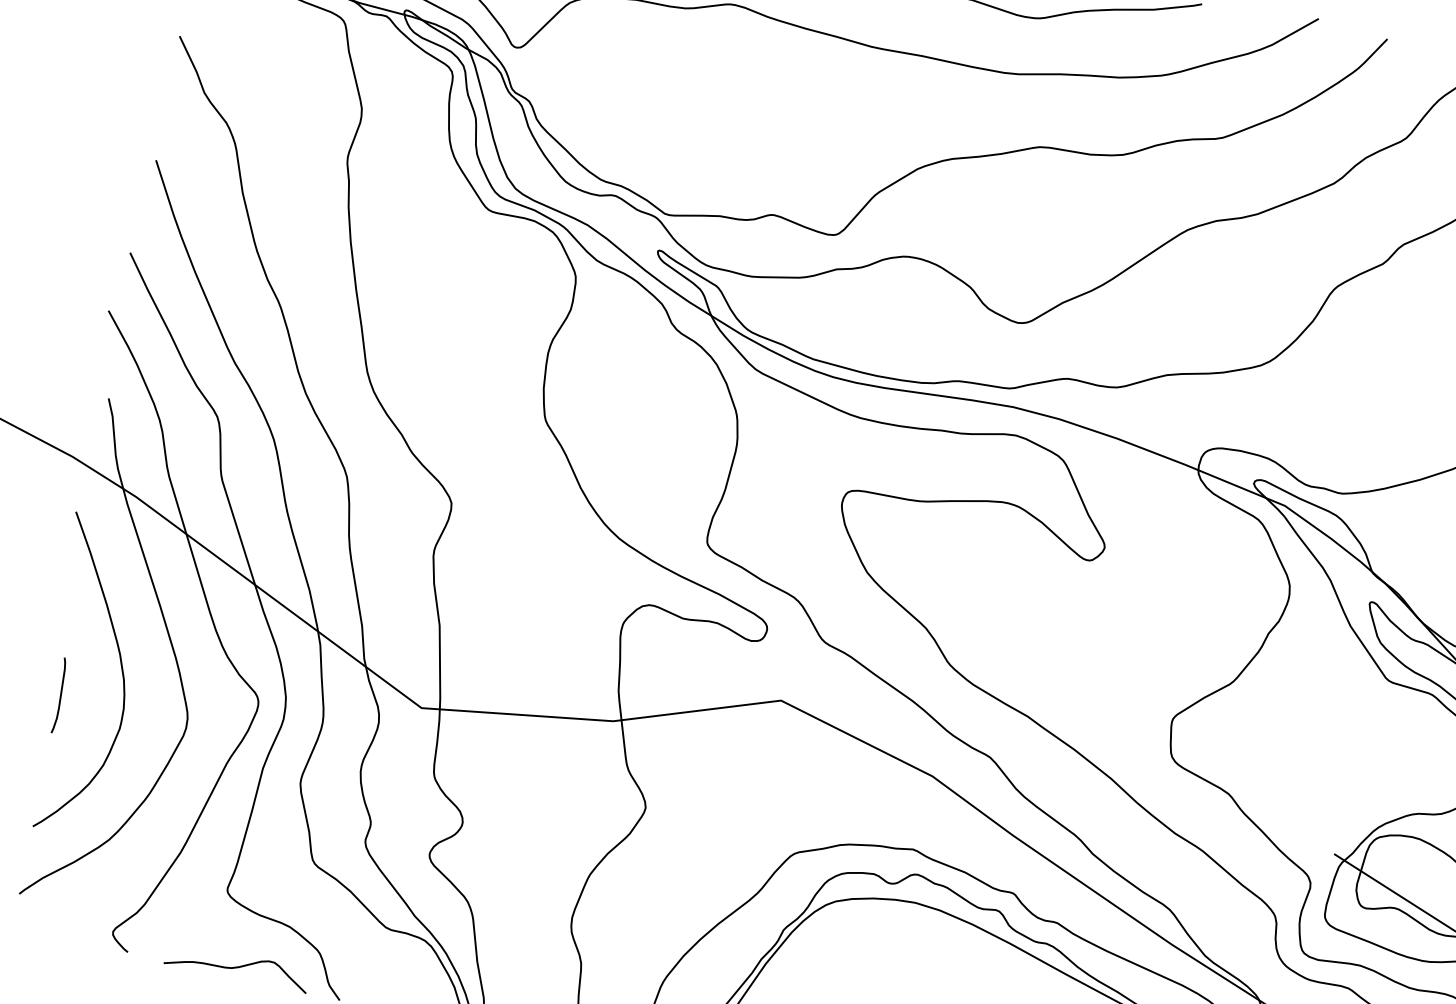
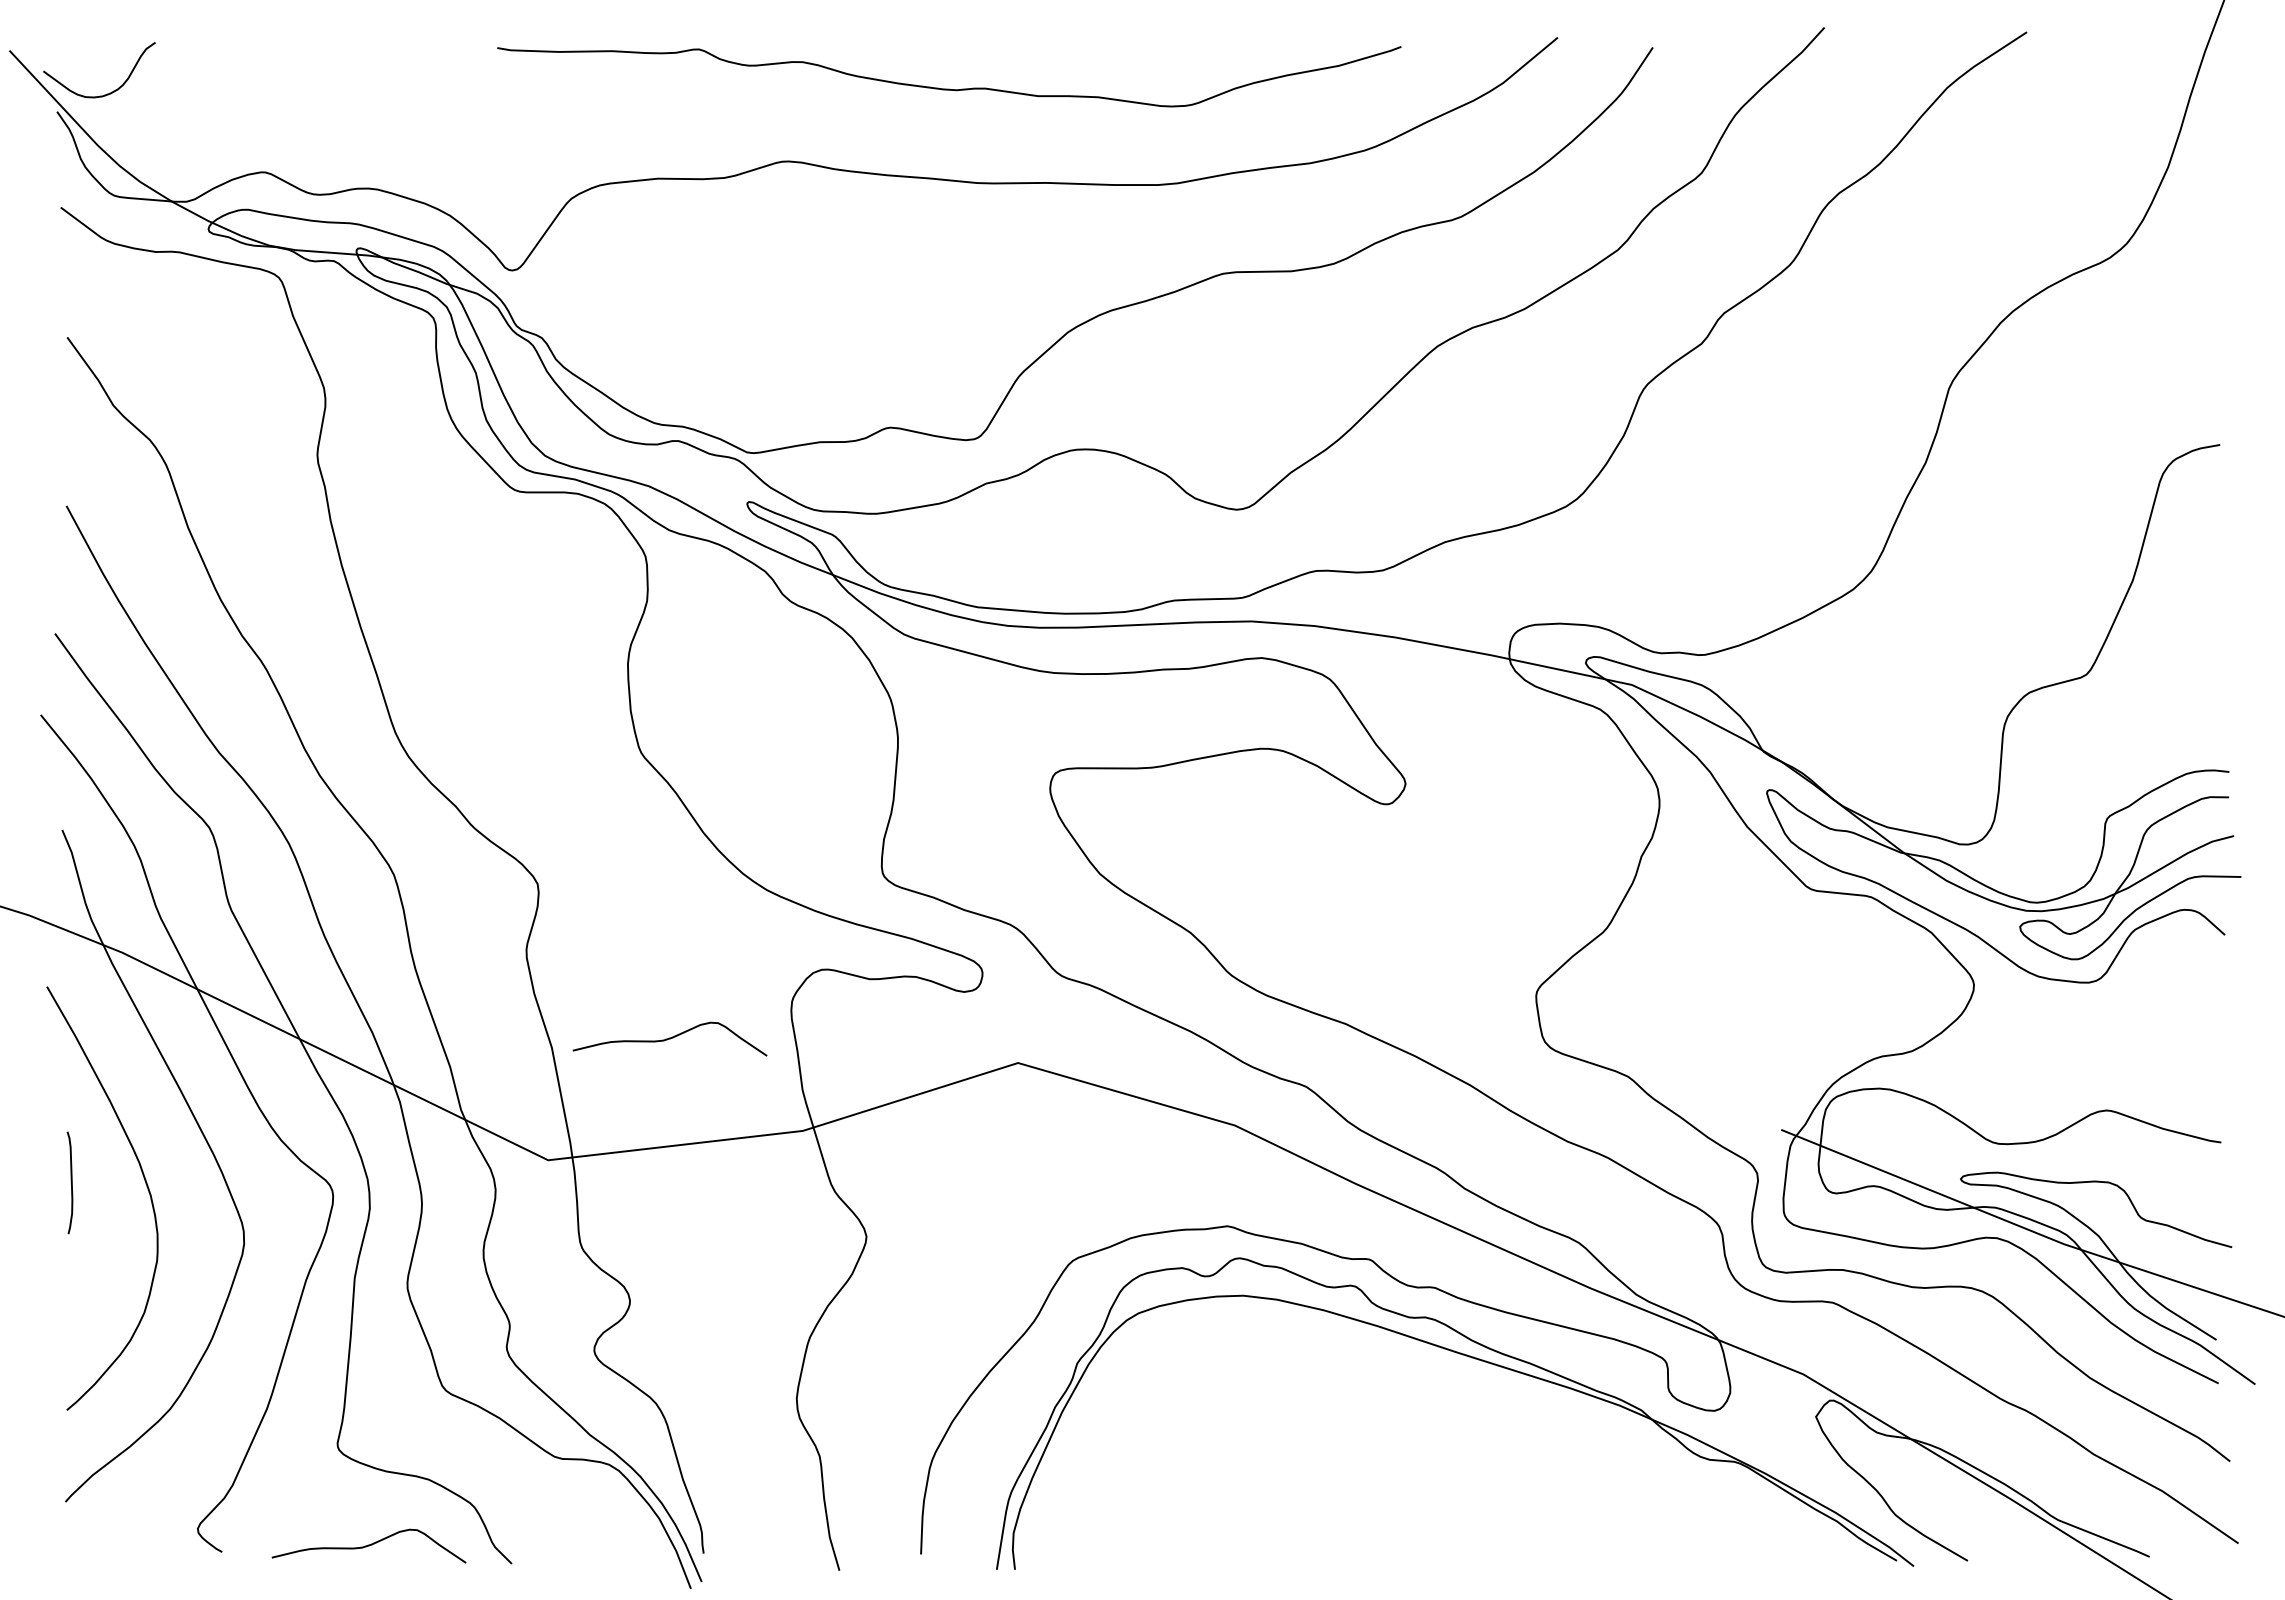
curve: (527, 634) -> (669, 1038), added
curve: (59, 695) -> (70, 1182), moved

